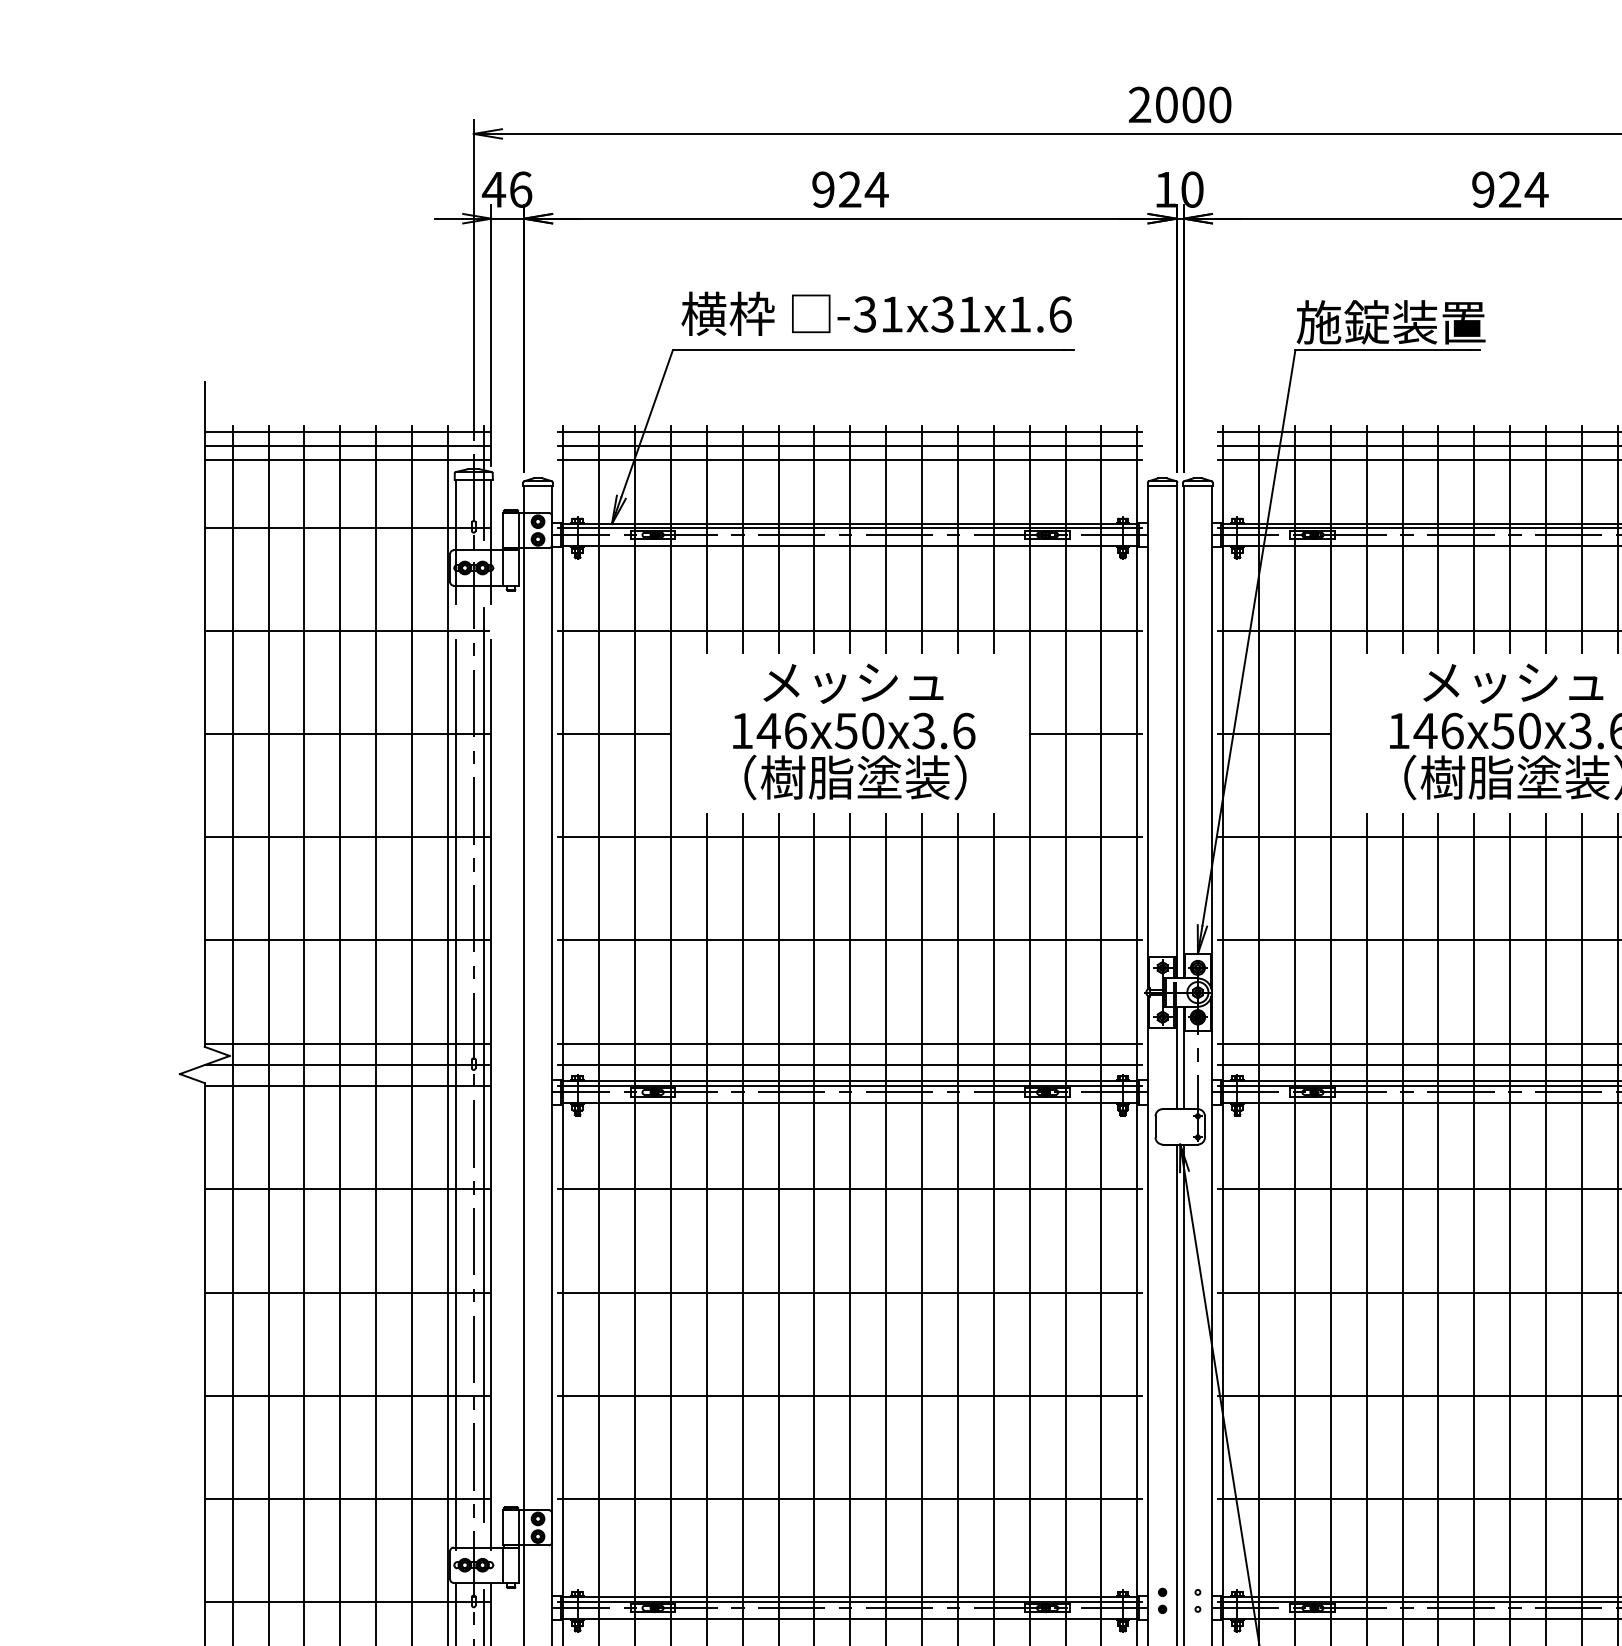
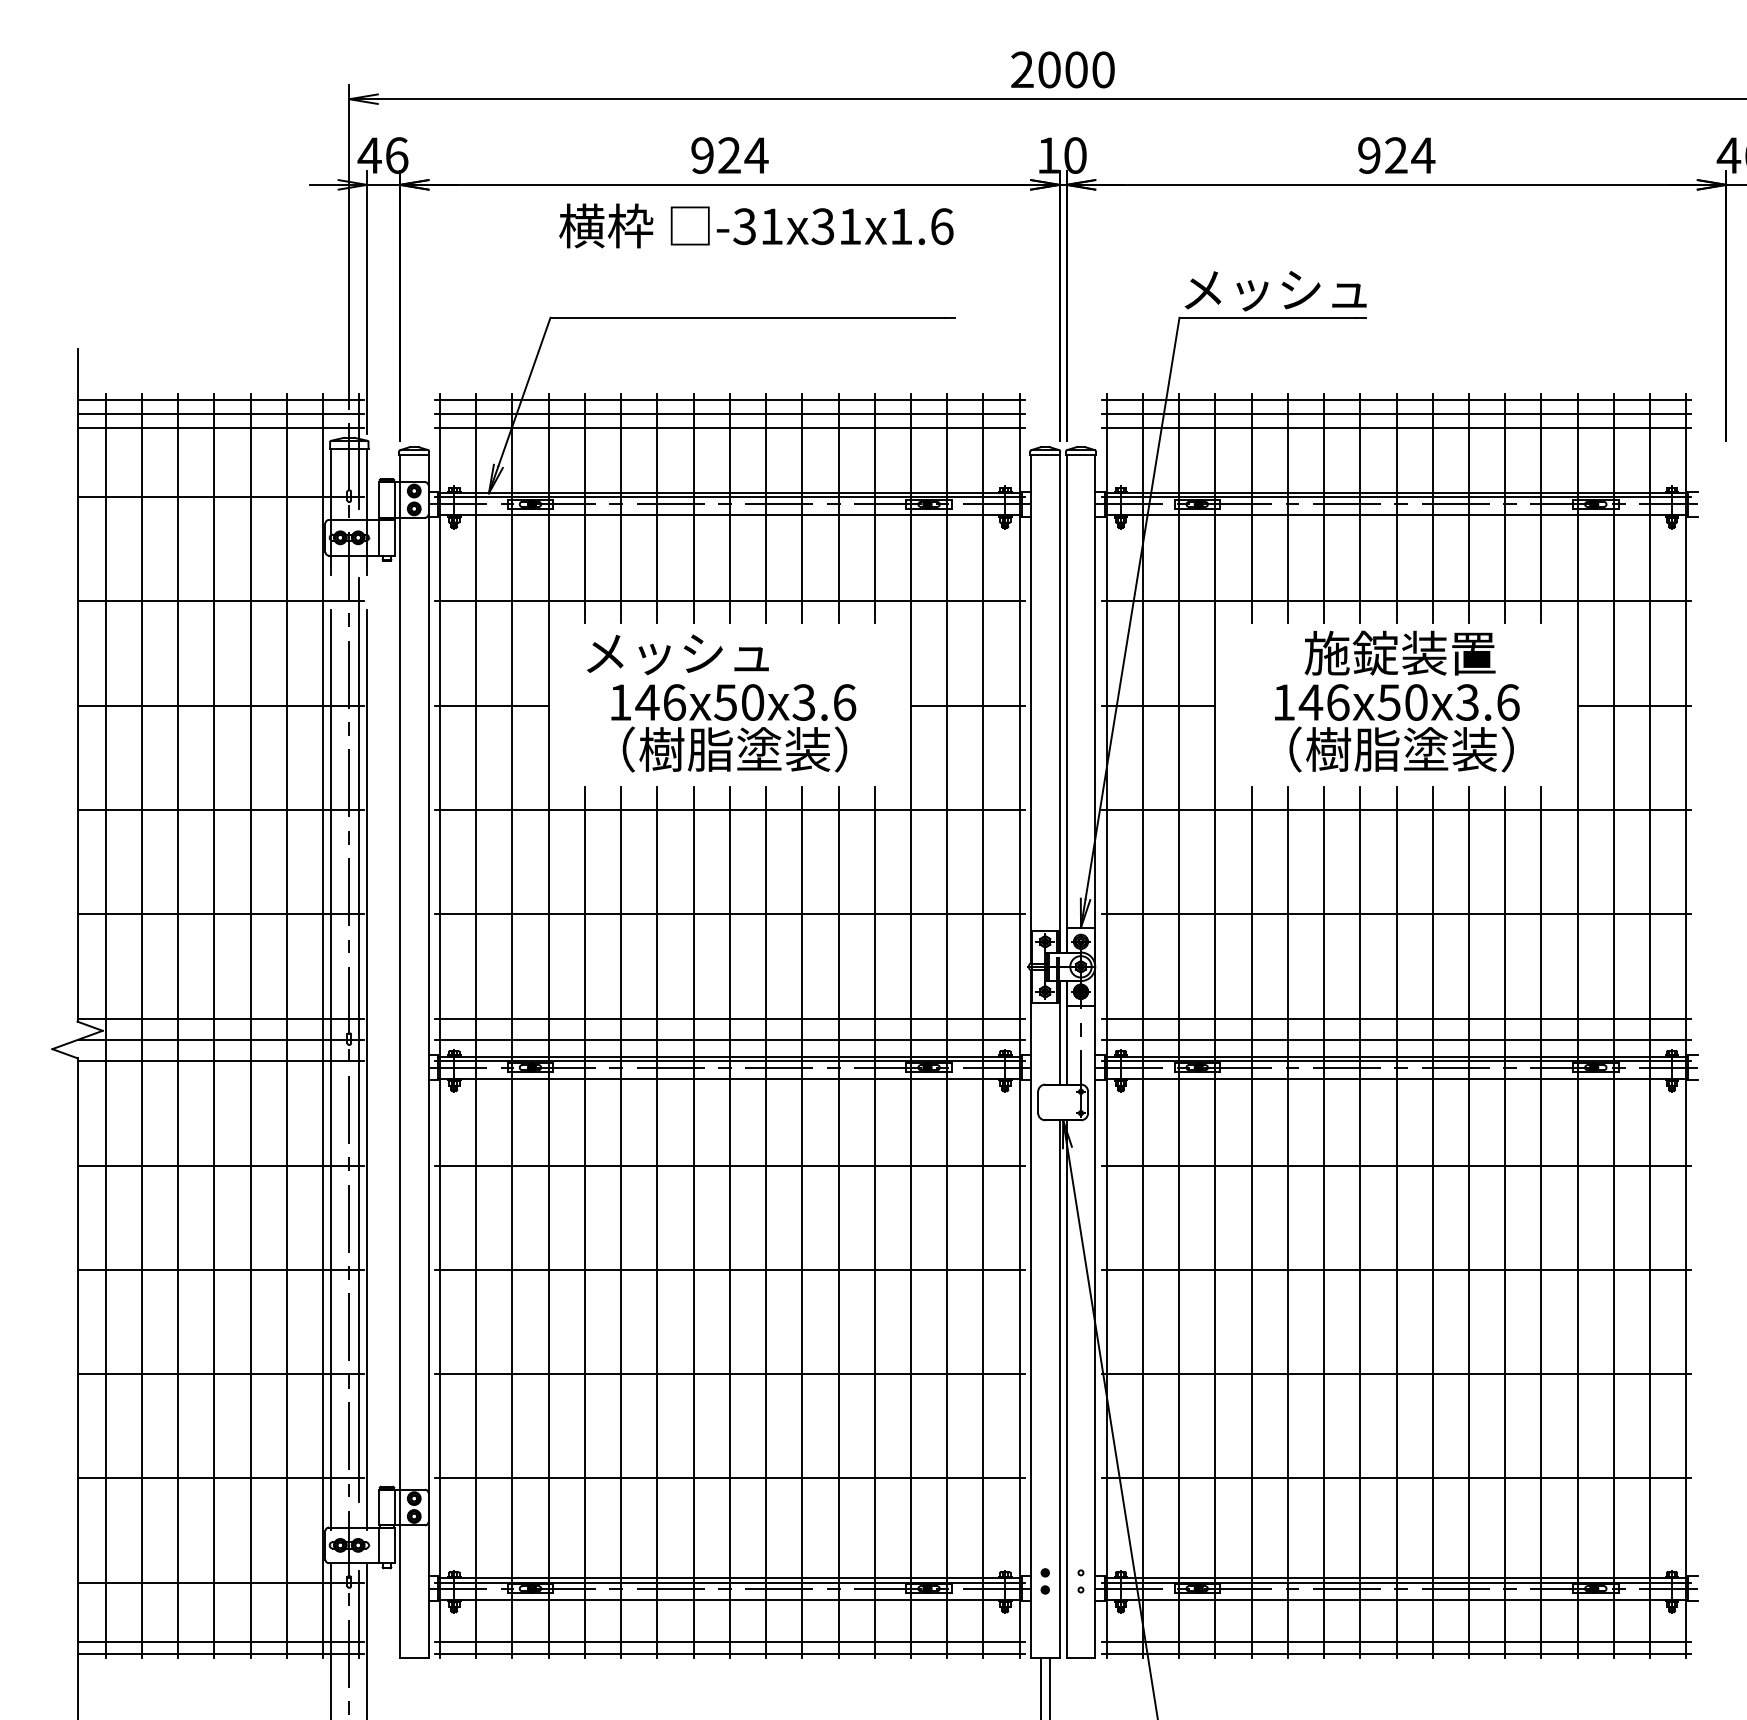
text: (876, 313) -> (756, 225), moved
text: (1390, 322) -> (1275, 289), 施錠装置 -> メッシュ
text: (1513, 681) -> (1399, 652), メッシュ -> 施錠装置
text: (853, 683) -> (677, 654), moved

